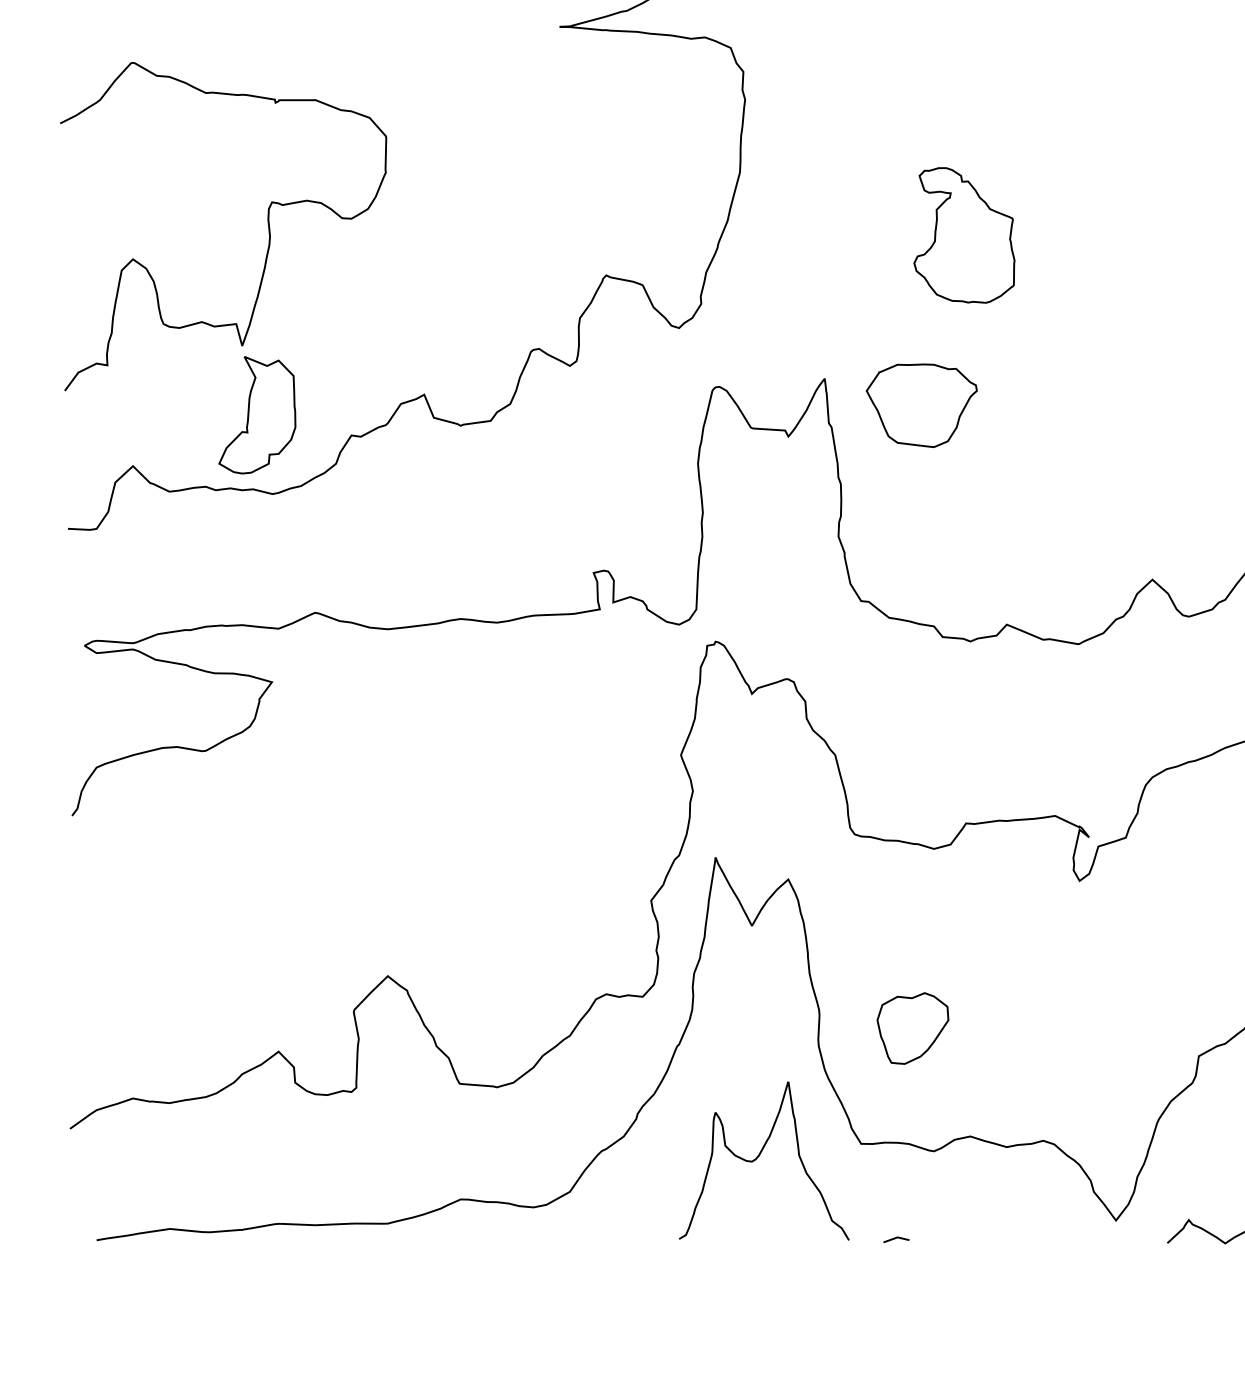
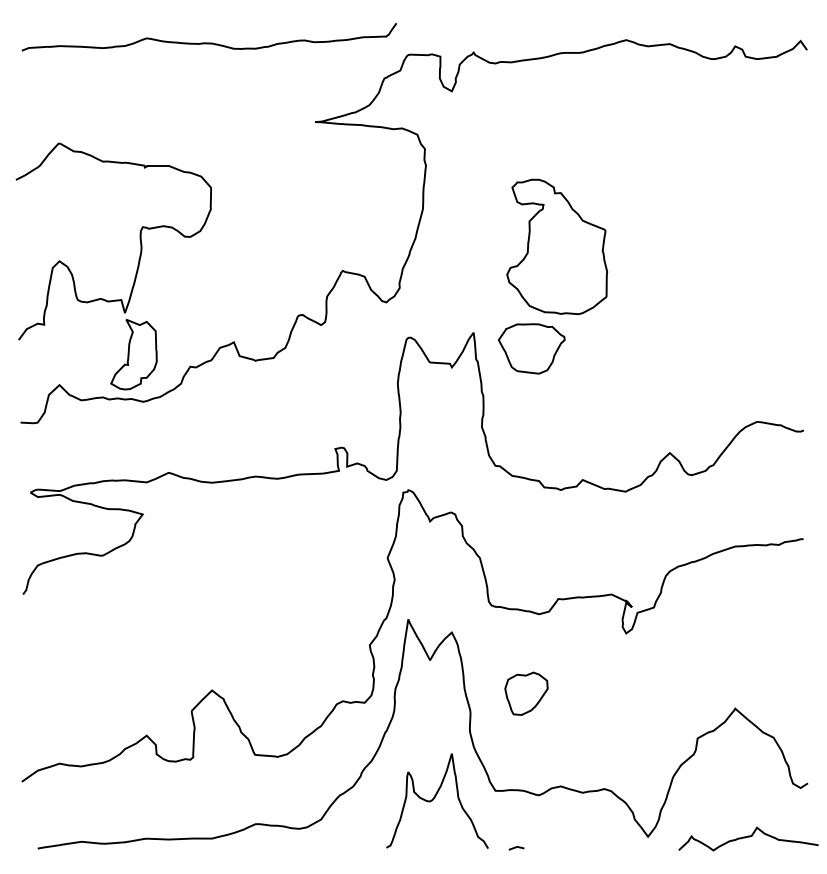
part: (964, 234) -> (557, 246), size x1.67
part: (912, 1028) -> (526, 693), moved

